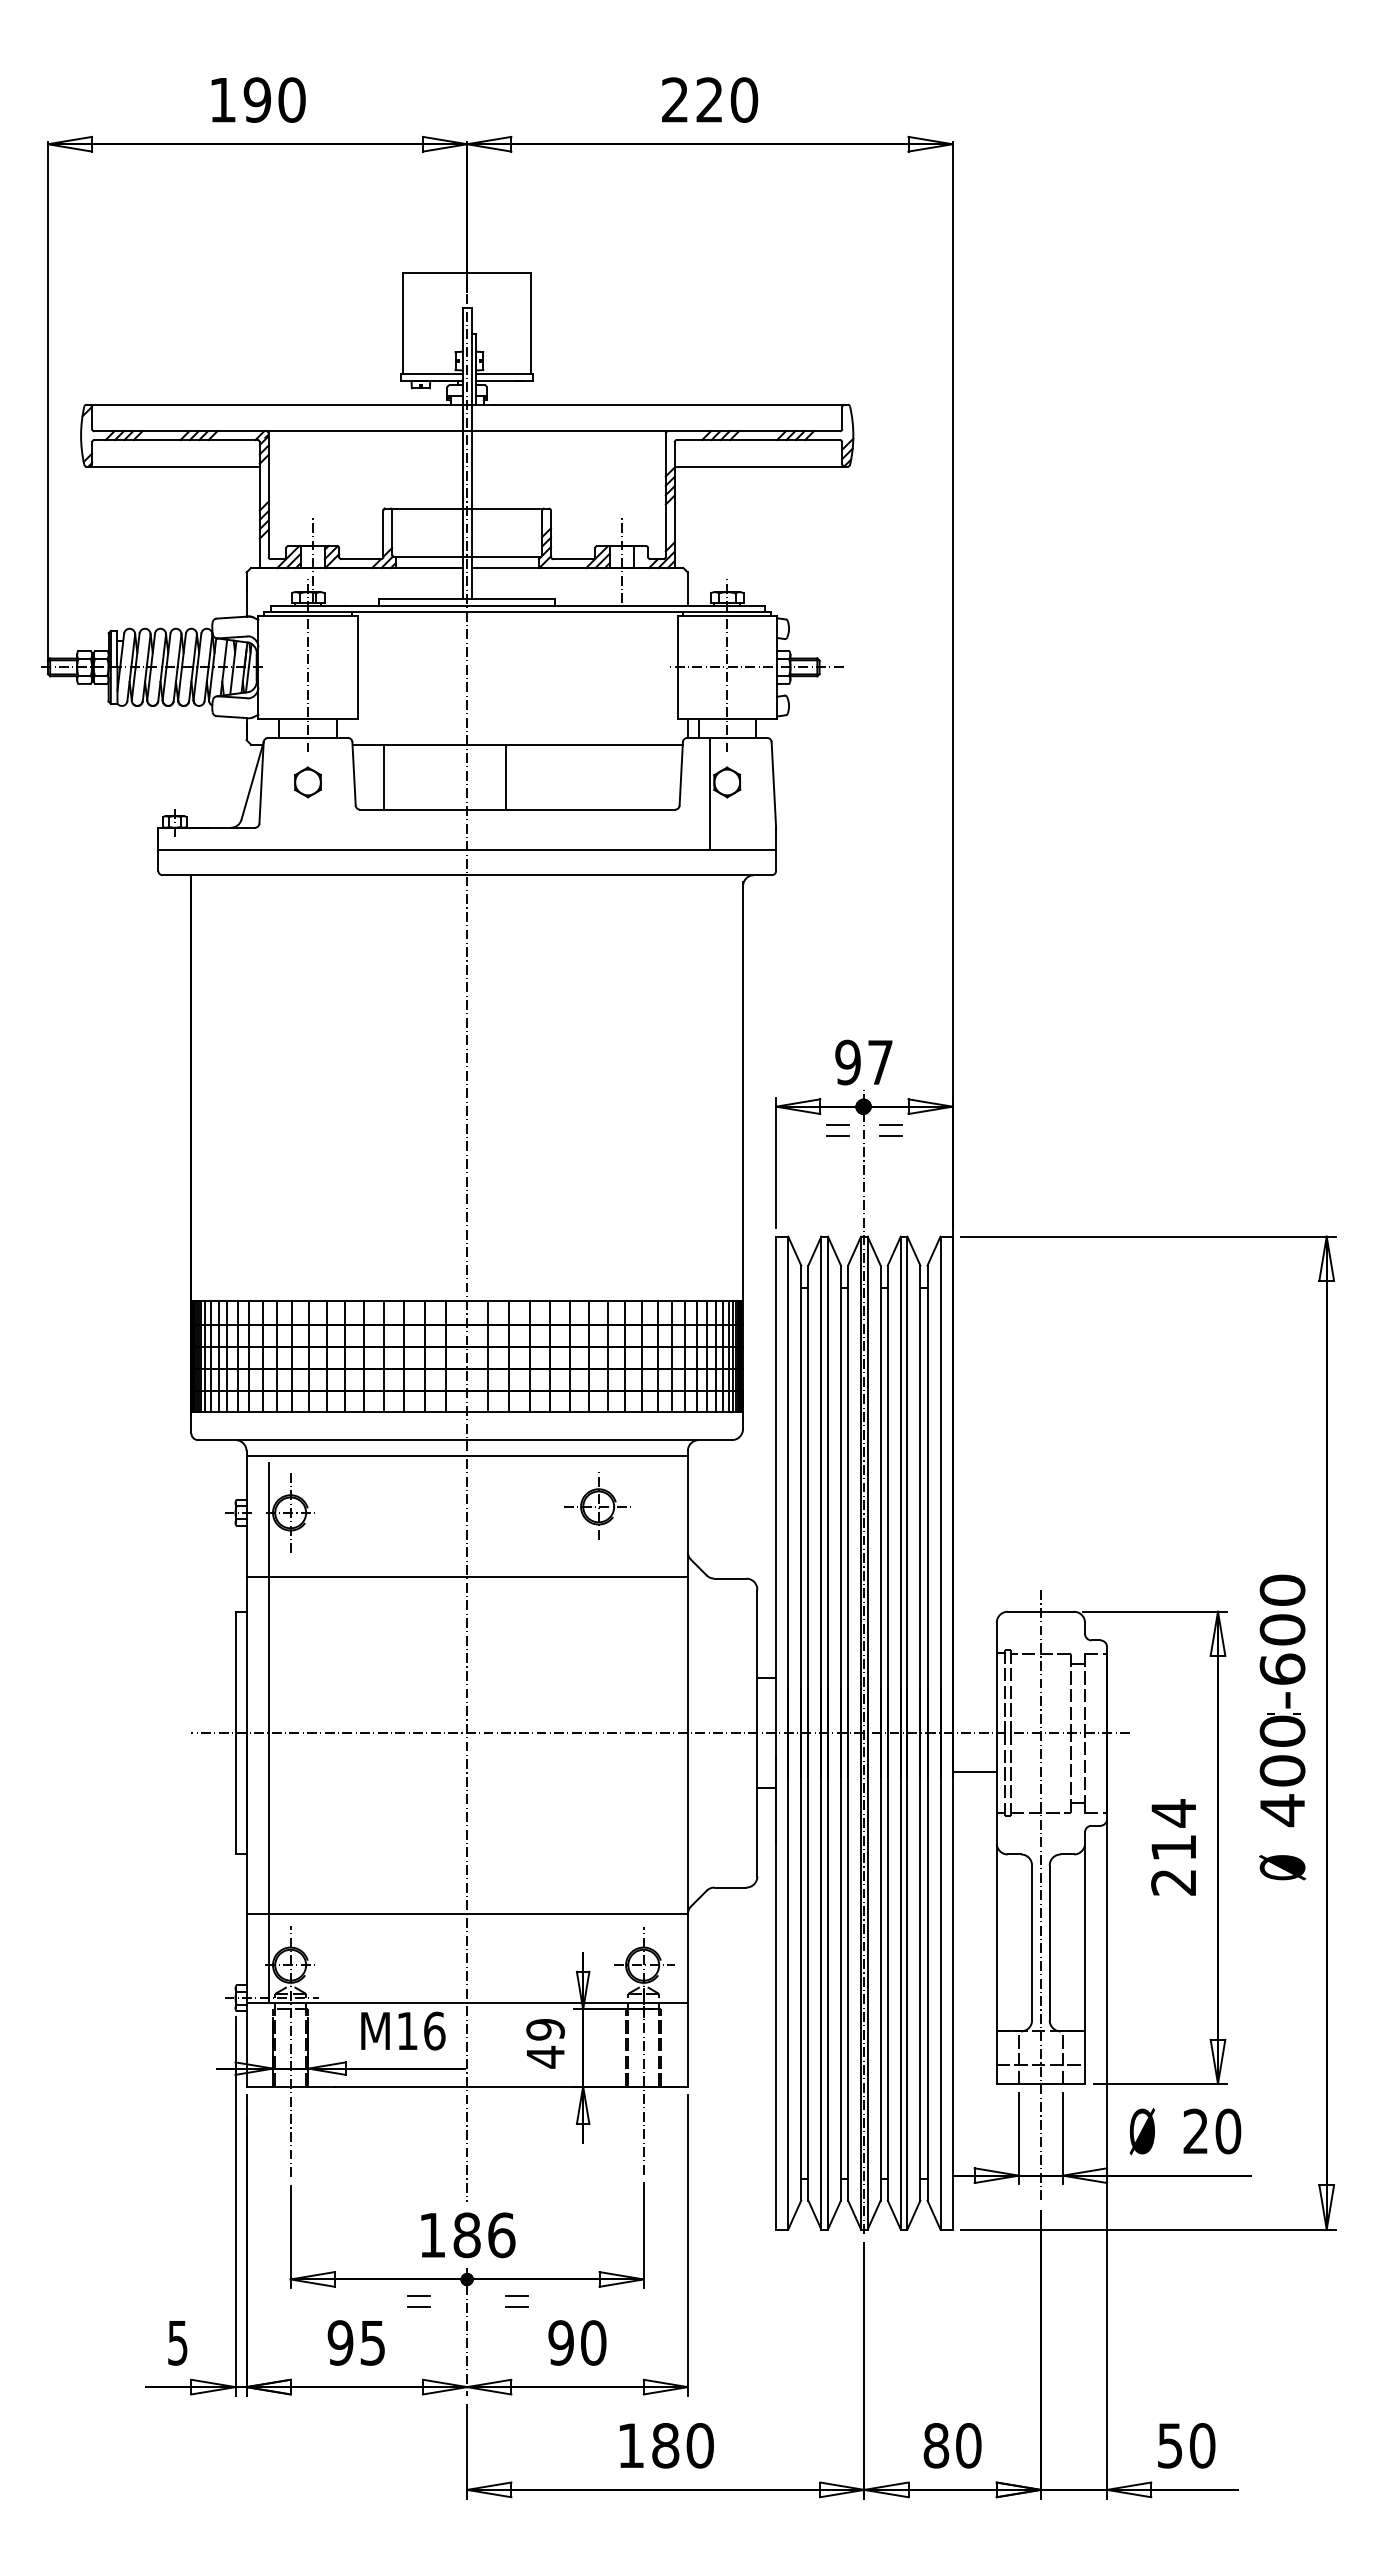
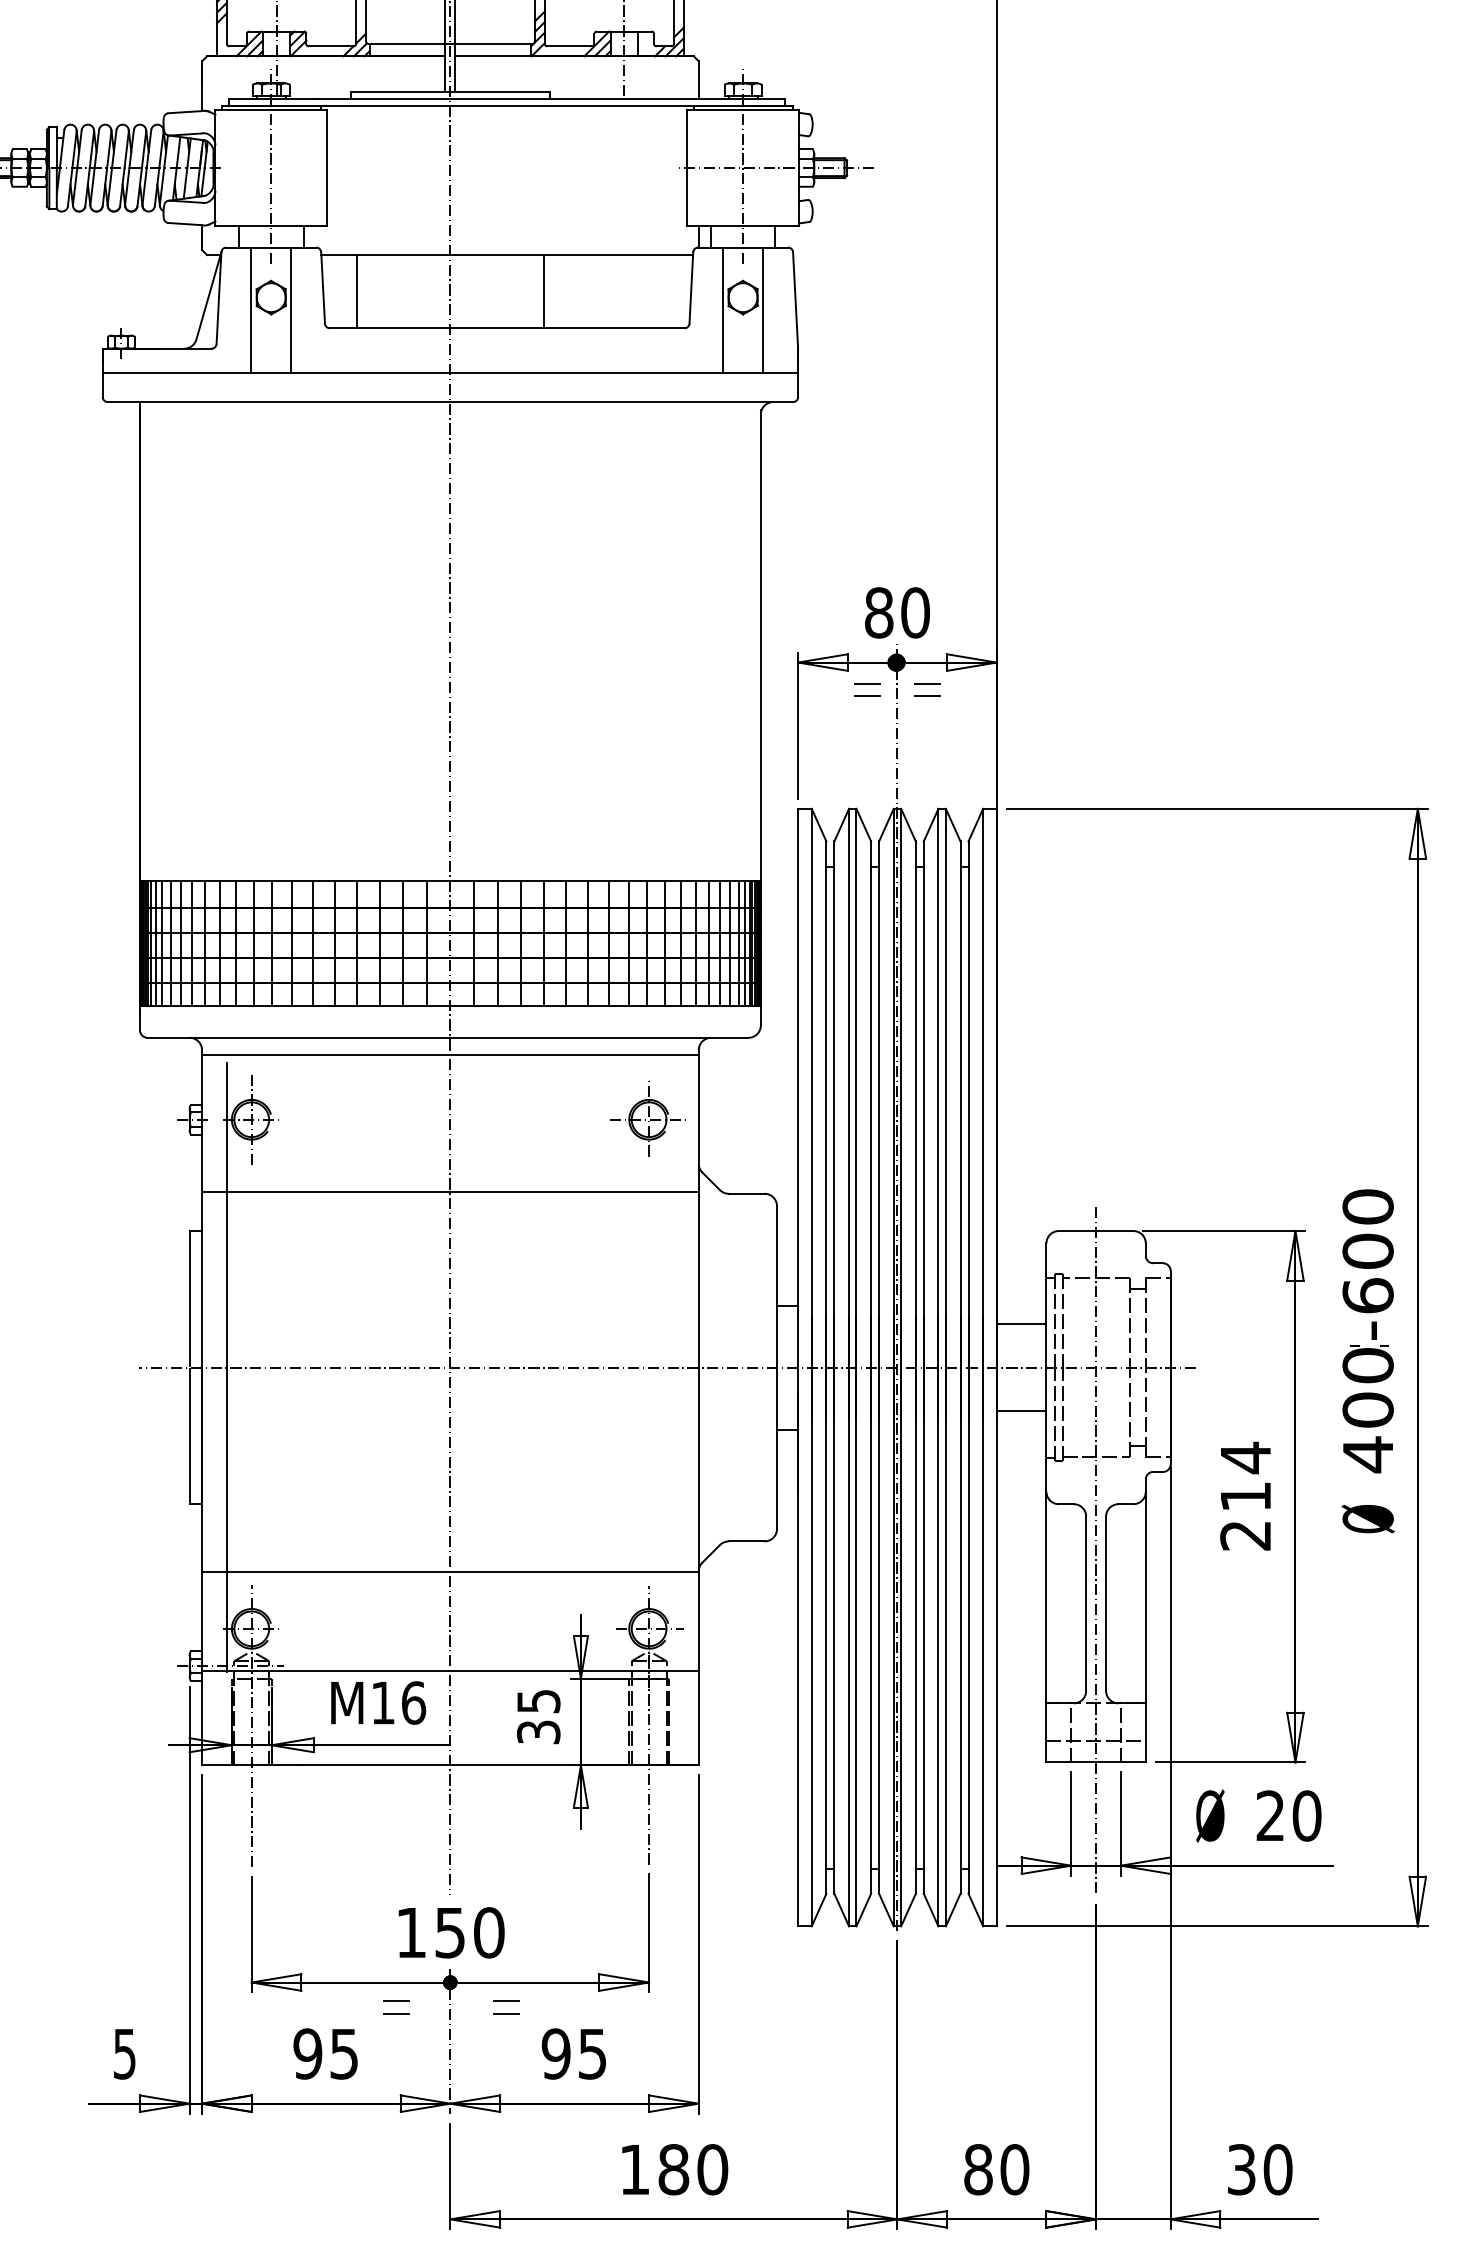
line: (505, 776) -> (543, 290), moved
line: (290, 793) -> (251, 310), added
line: (325, 793) -> (290, 310), added
line: (744, 793) -> (762, 310), added
text: (864, 1062) -> (897, 612), 97 -> 80
part: (597, 1505) -> (647, 1118), moved
line: (974, 1694) -> (1021, 1324), added
text: (545, 2043) -> (538, 1716), 49 -> 35
text: (484, 2235) -> (469, 1933), 186 -> 150
text: (593, 2342) -> (592, 2053), 90 -> 95
text: (1170, 2445) -> (1241, 2169), 50 -> 30

